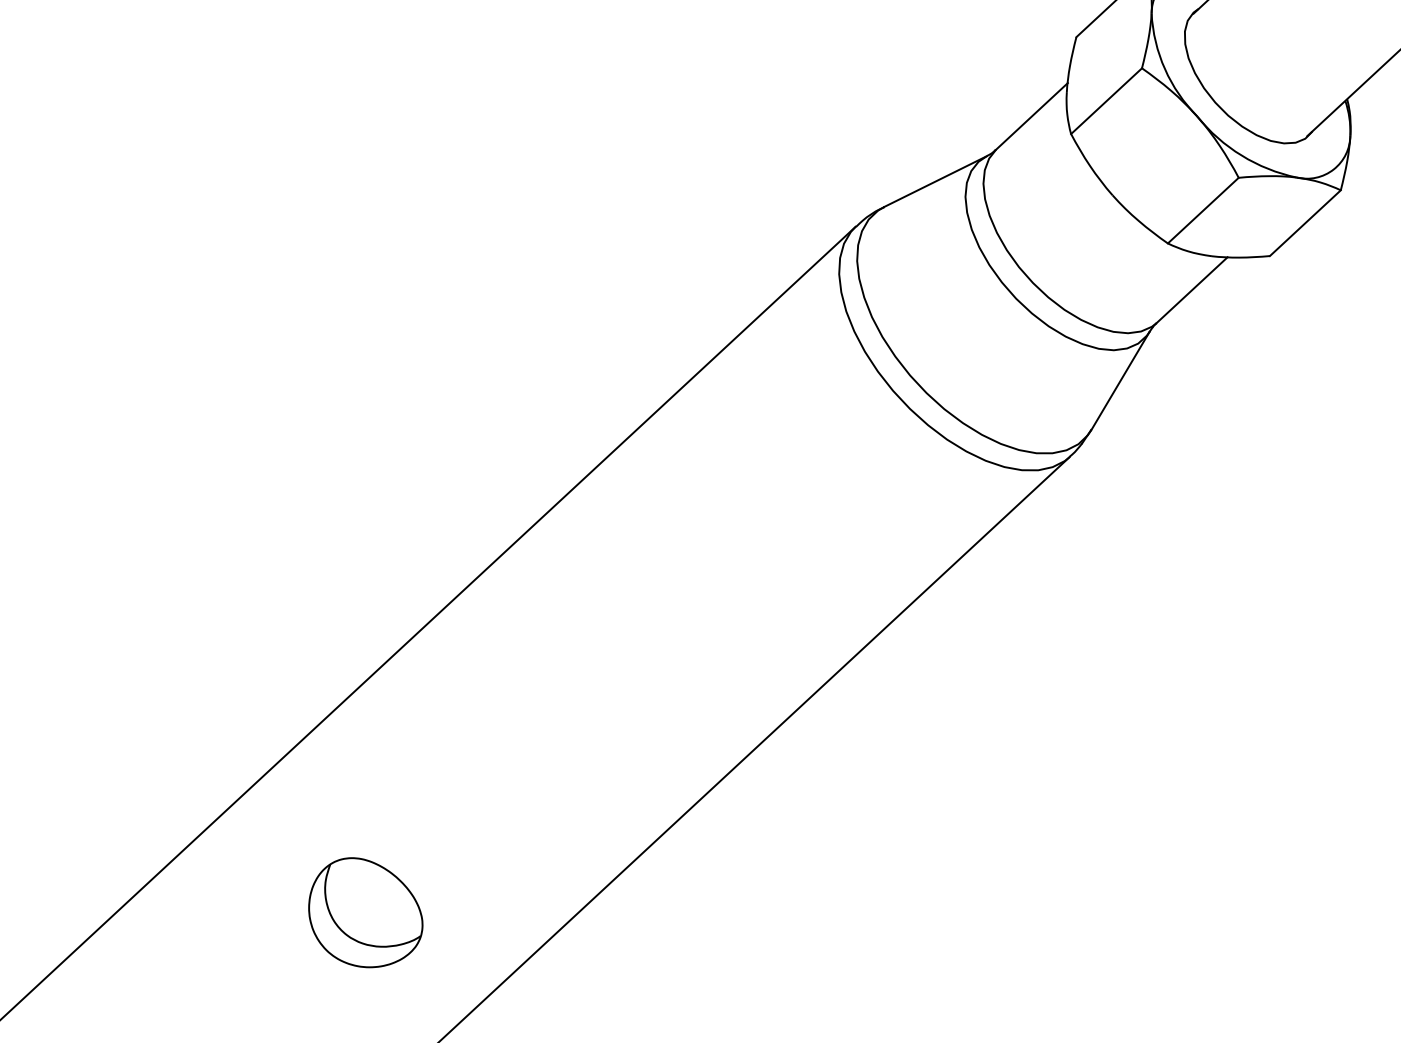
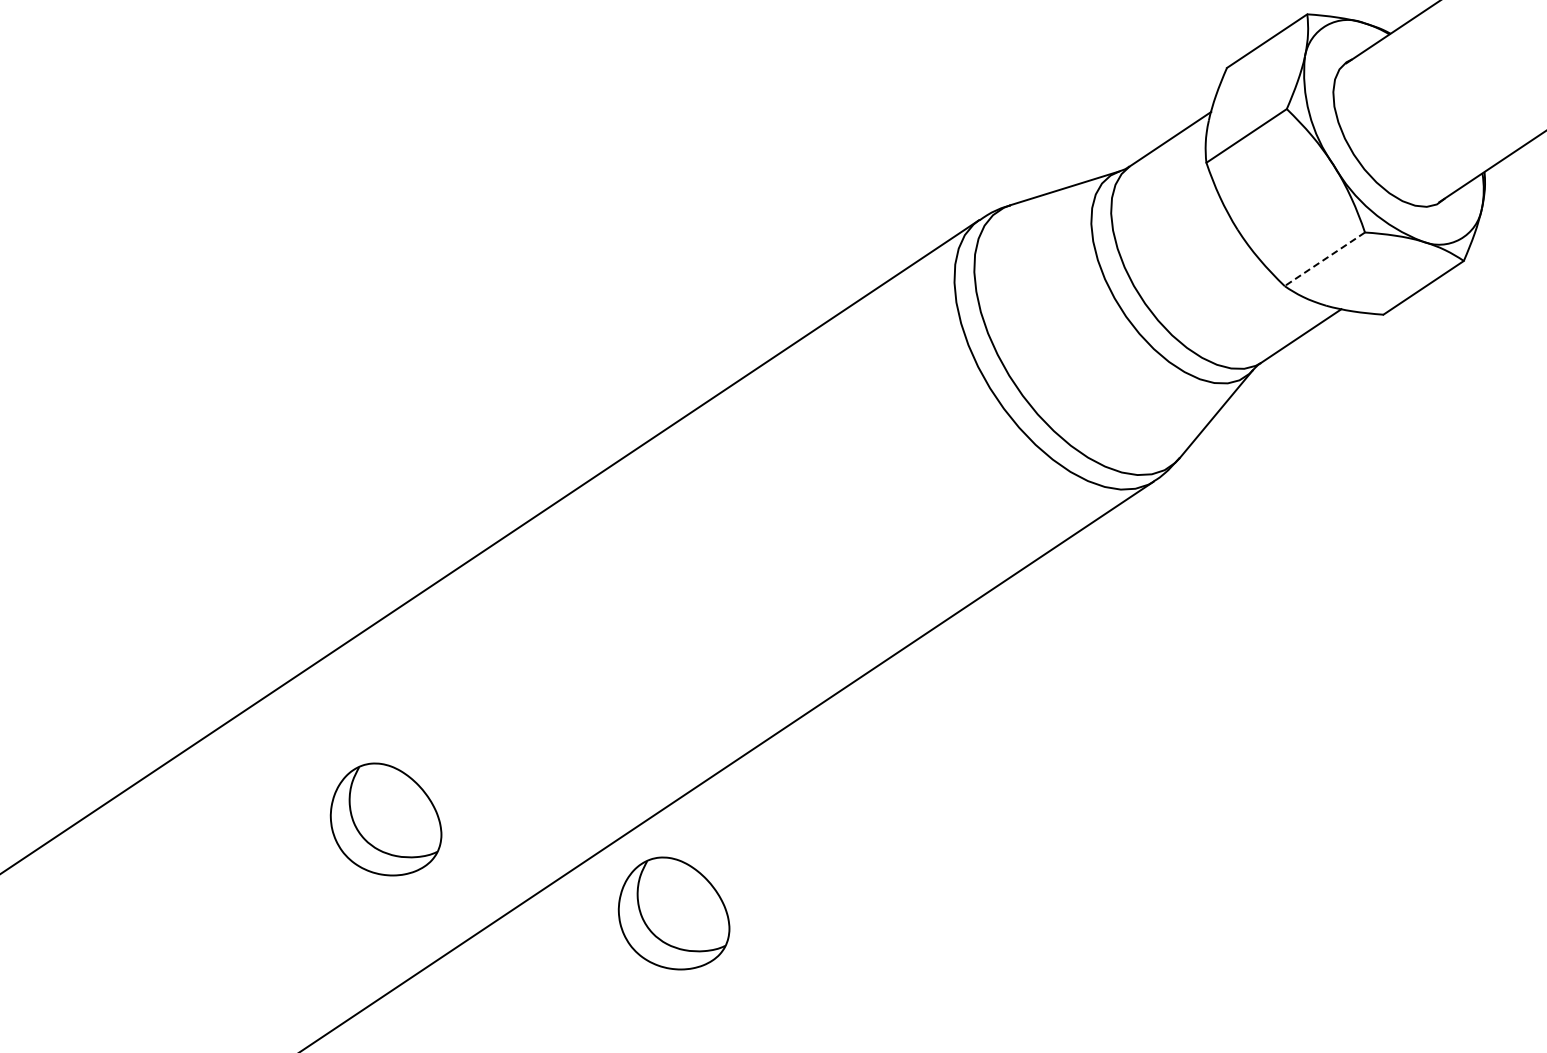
line: (1202, 210) -> (1324, 259), solid -> dashed
part: (663, 959) -> (673, 913), added

